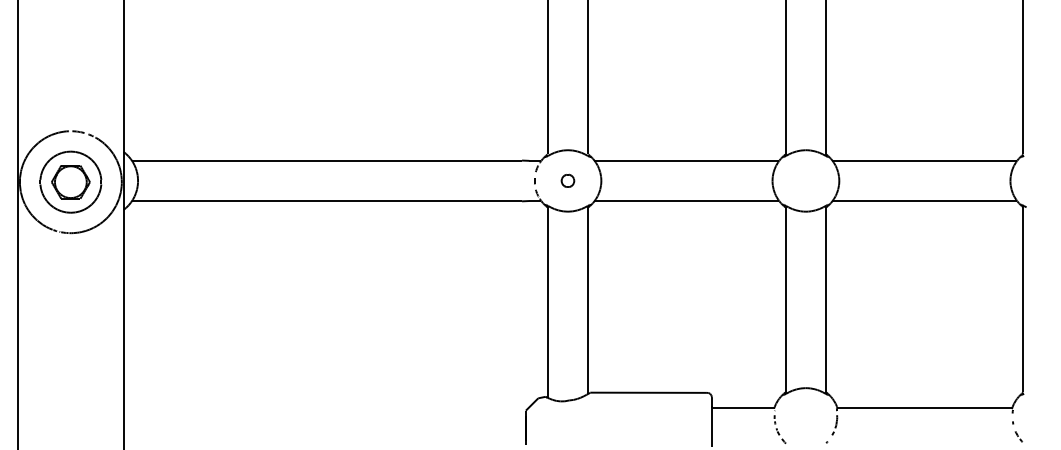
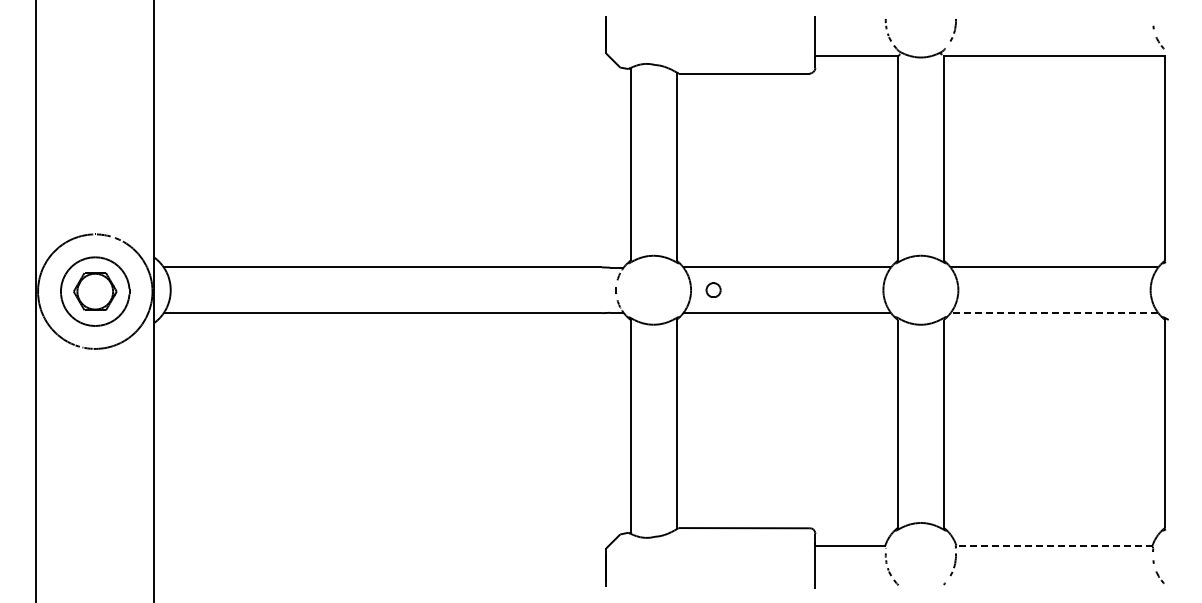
part: (567, 180) -> (713, 289), moved
line: (924, 201) -> (1054, 313), solid -> dashed
line: (924, 408) -> (1054, 545), solid -> dashed

